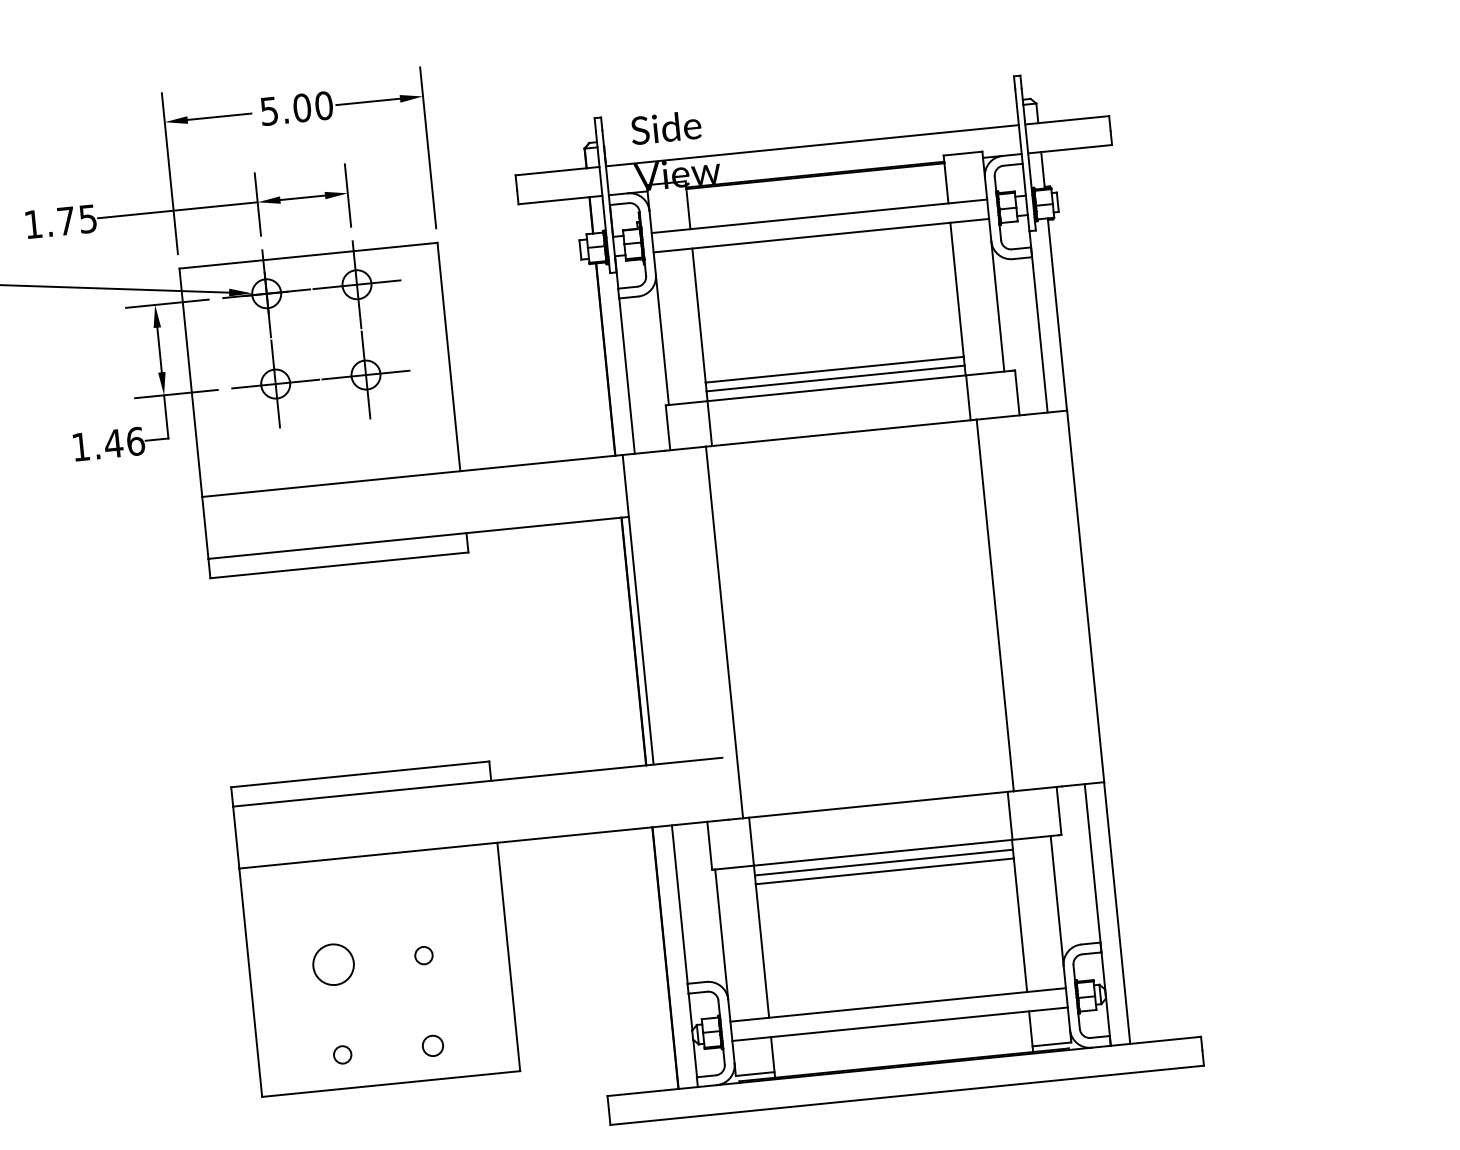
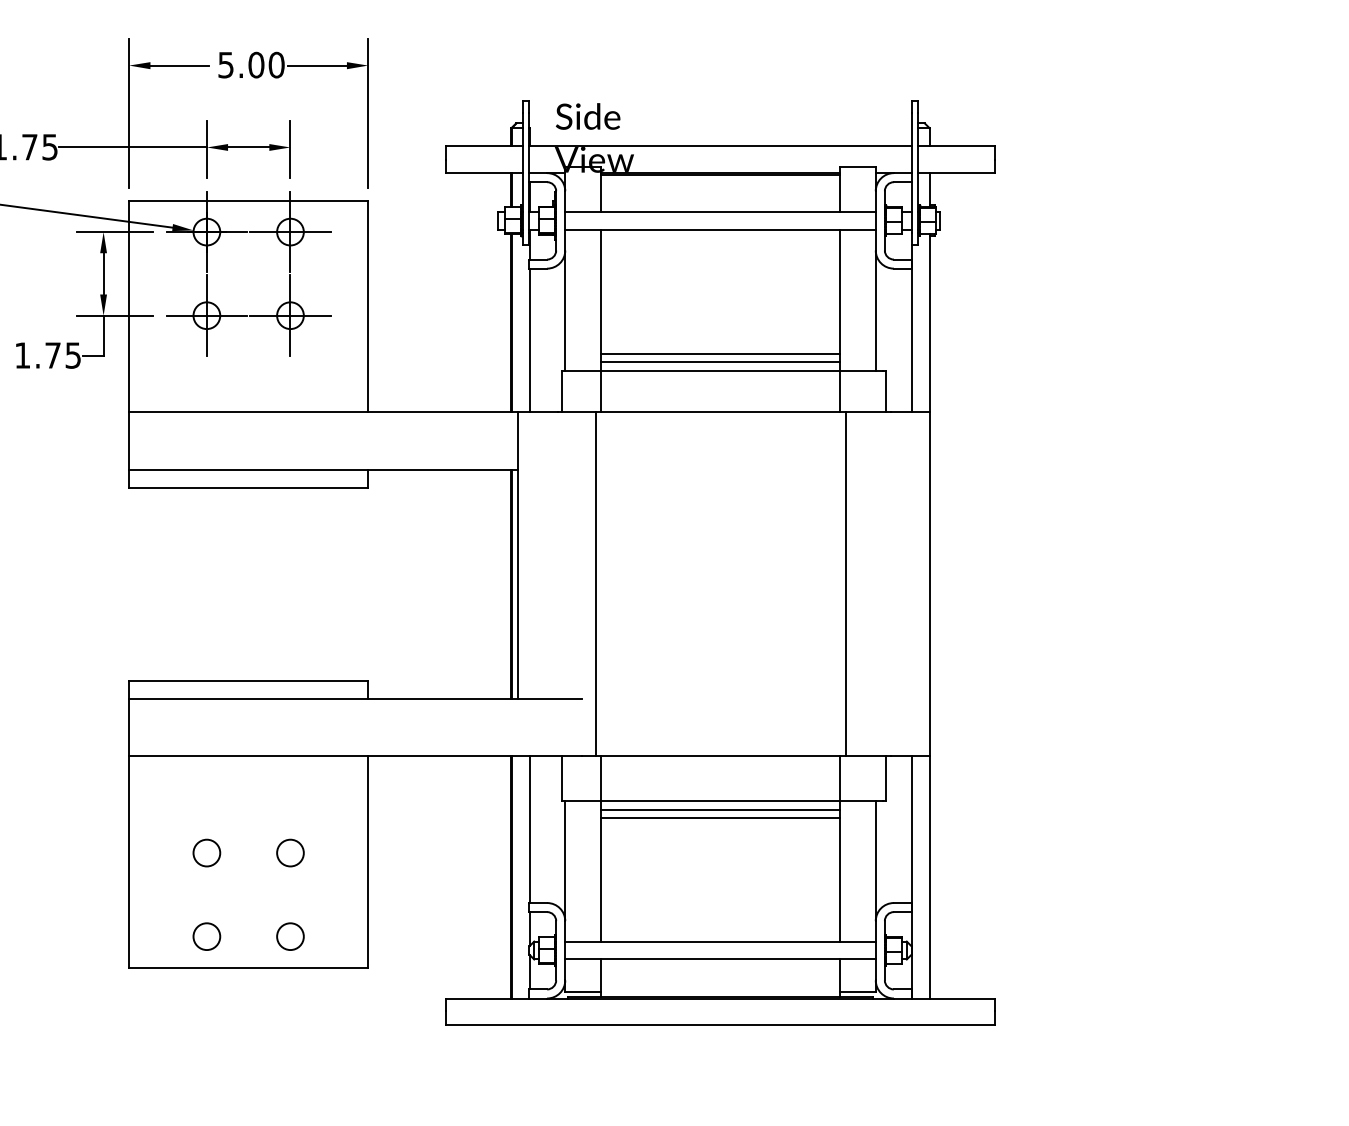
text: (123, 442) -> (62, 355), 1.46 -> 1.75
circle: (423, 955) -> (290, 852), size x1.67
circle: (333, 964) -> (206, 852), size x0.71
circle: (432, 1045) -> (290, 936), size x1.43
circle: (342, 1054) -> (206, 936), size x1.67

